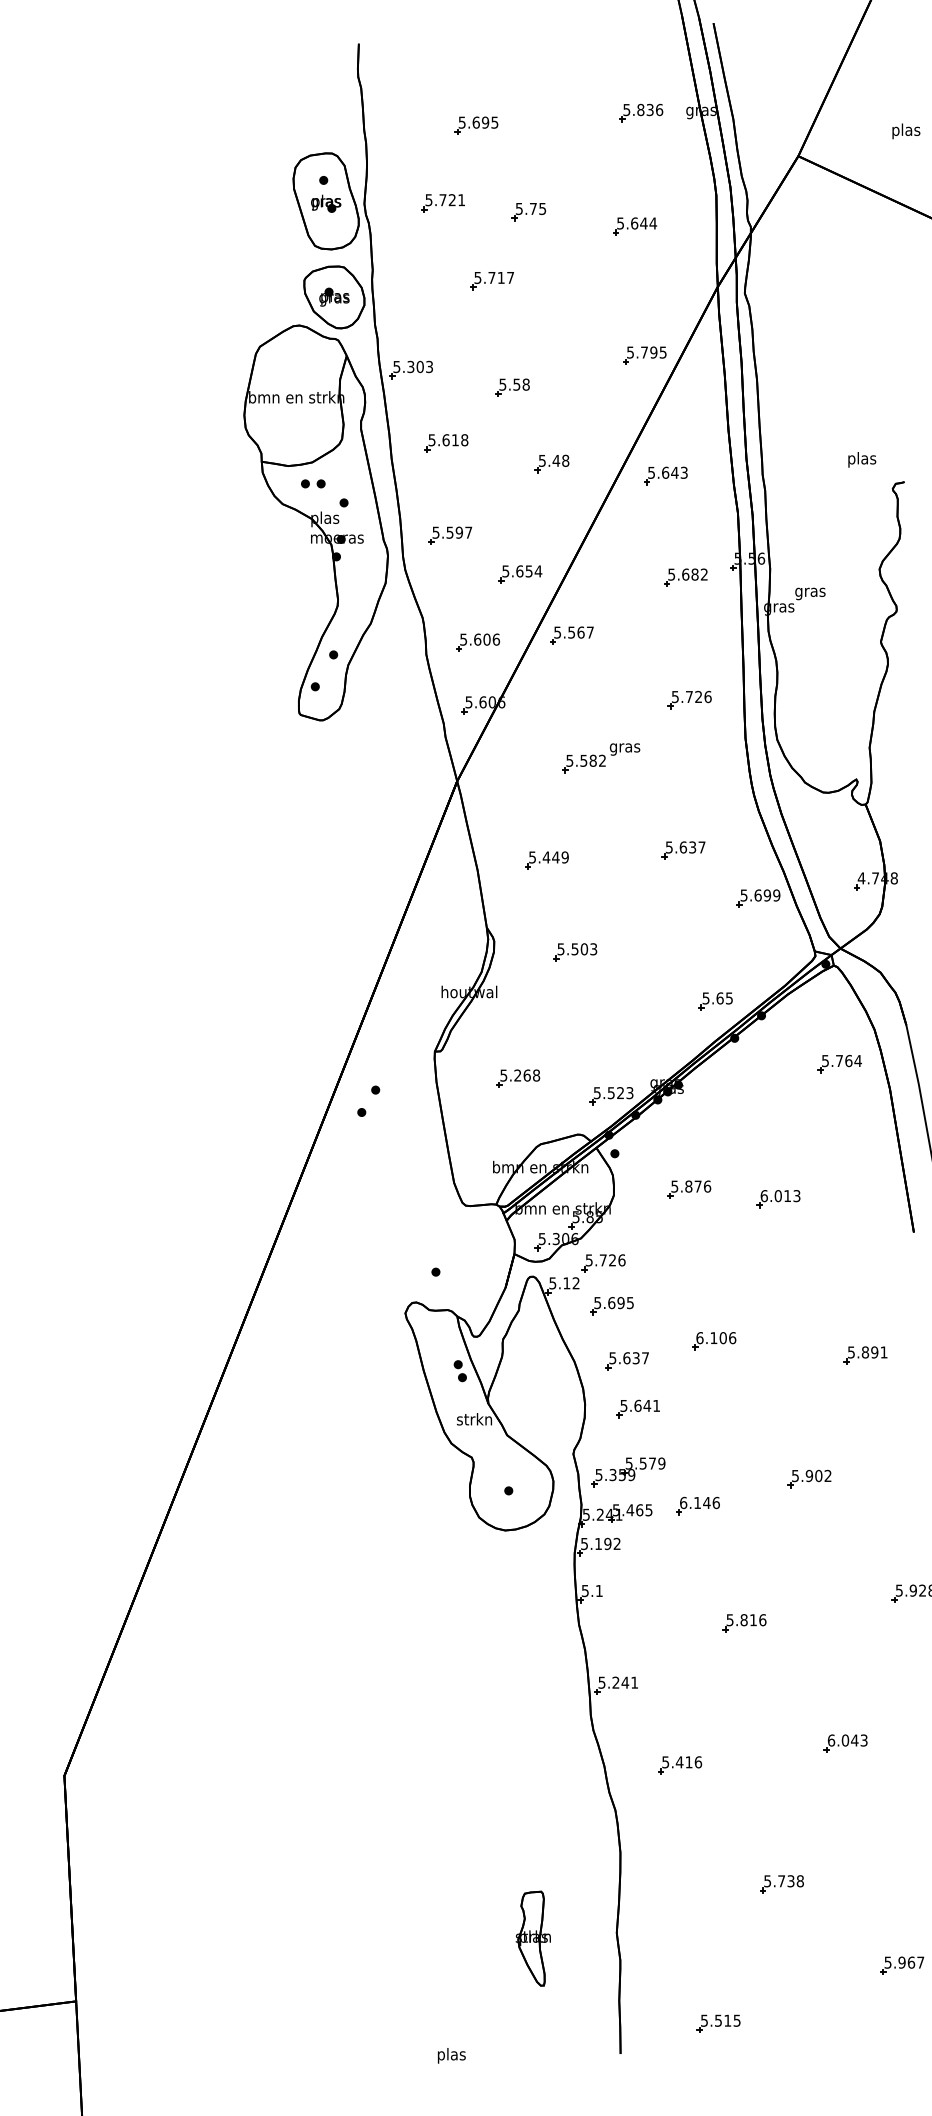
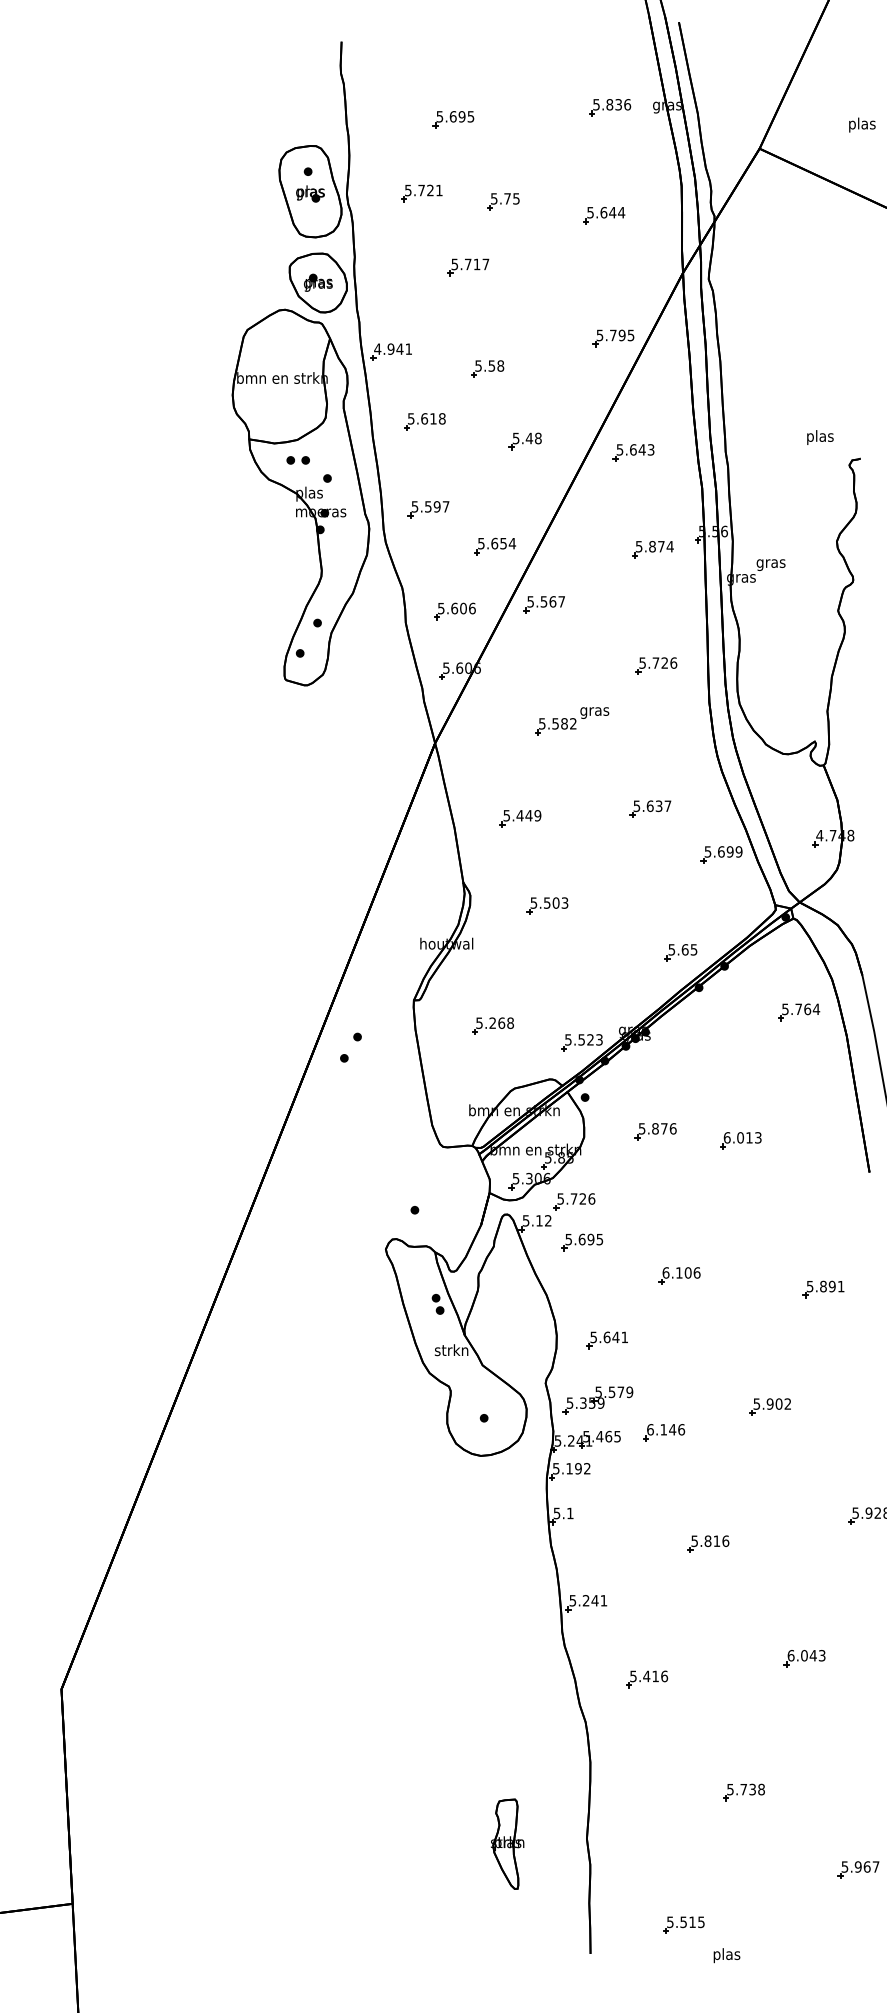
text: (413, 366) -> (393, 348), 5.303 -> 4.941
text: (695, 574) -> (661, 546), 5.682 -> 5.874
part: (626, 1360) -> (596, 1294), removed
text: (451, 2055) -> (726, 1955), moved

